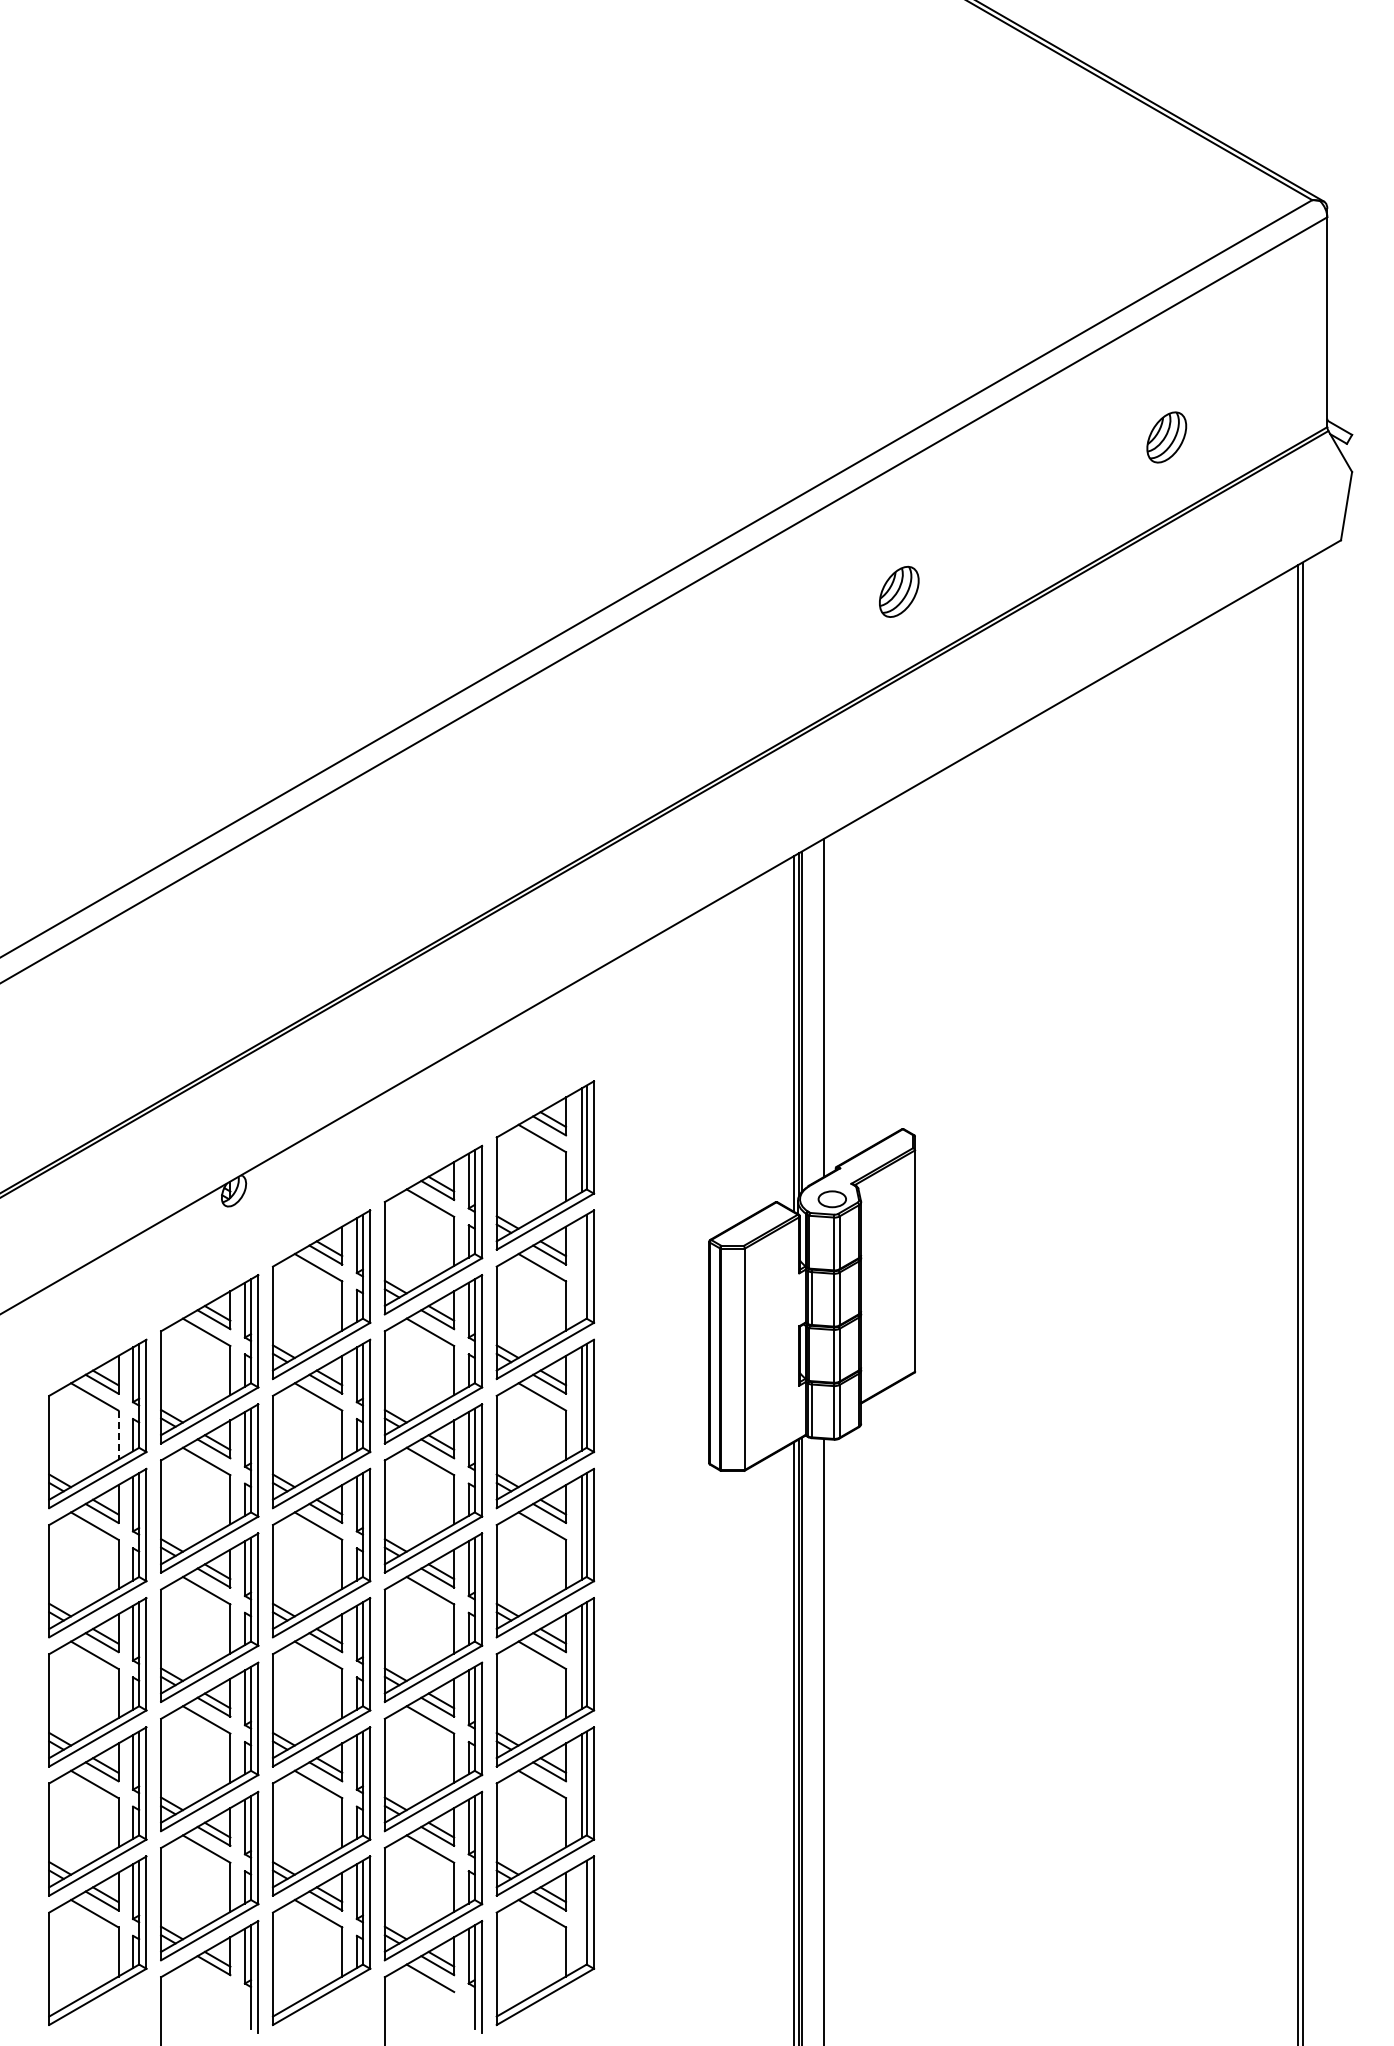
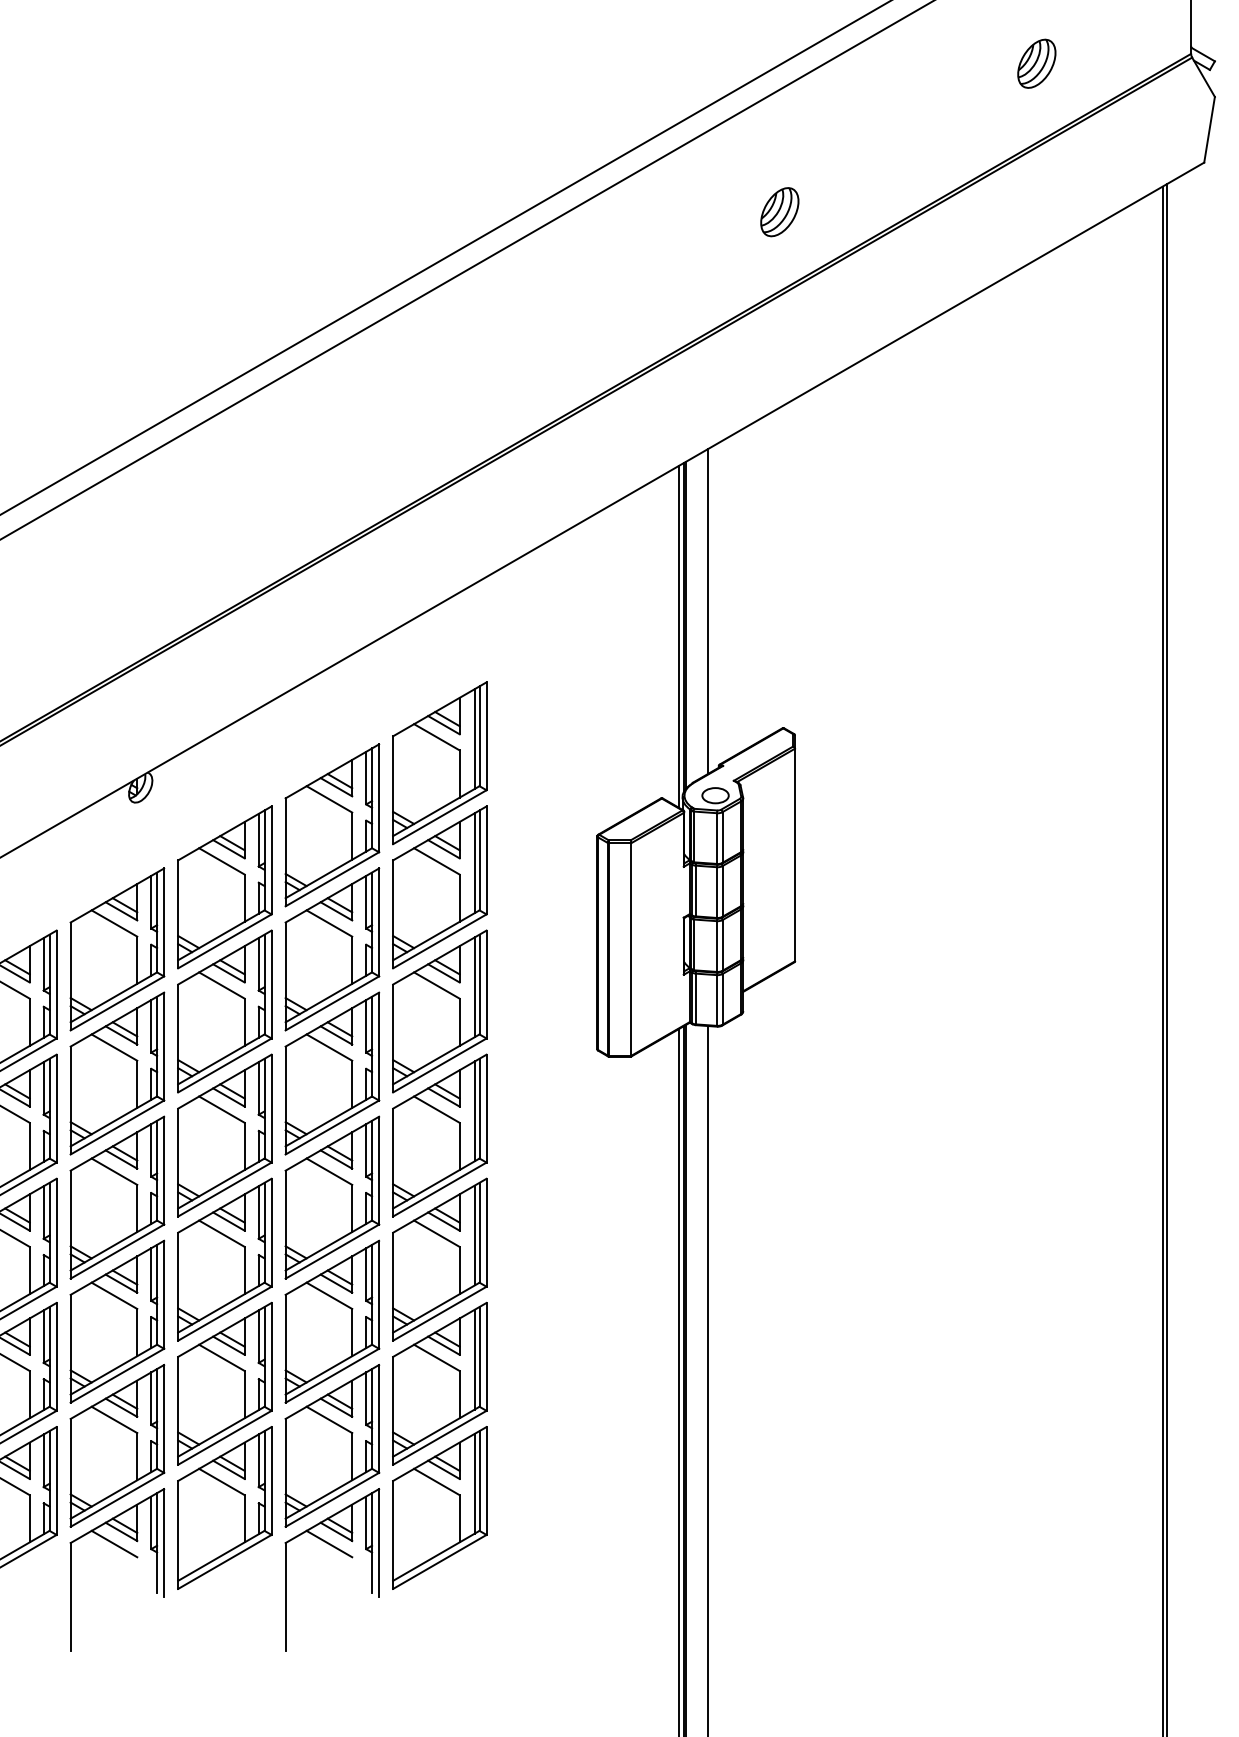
line: (581, 1269) -> (474, 863), added
line: (118, 1435) -> (29, 1022), dashed -> solid
line: (581, 1915) -> (474, 1483), added
line: (206, 1978) -> (114, 1544), added

